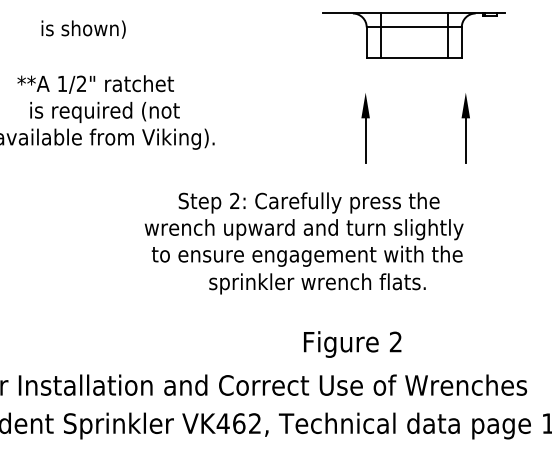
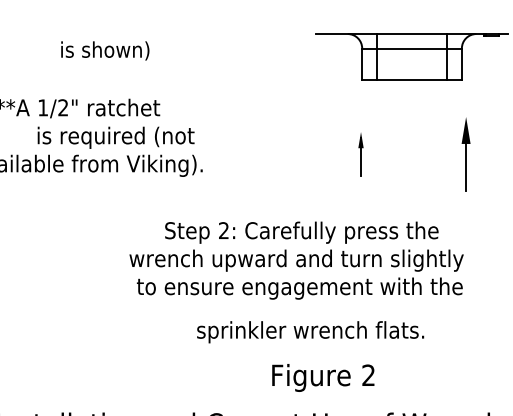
text: (83, 29) -> (105, 50), moved
text: (104, 111) -> (115, 136), moved
part: (365, 128) -> (360, 154), size x0.6
text: (317, 283) -> (310, 331), moved
text: (352, 344) -> (323, 377), moved

